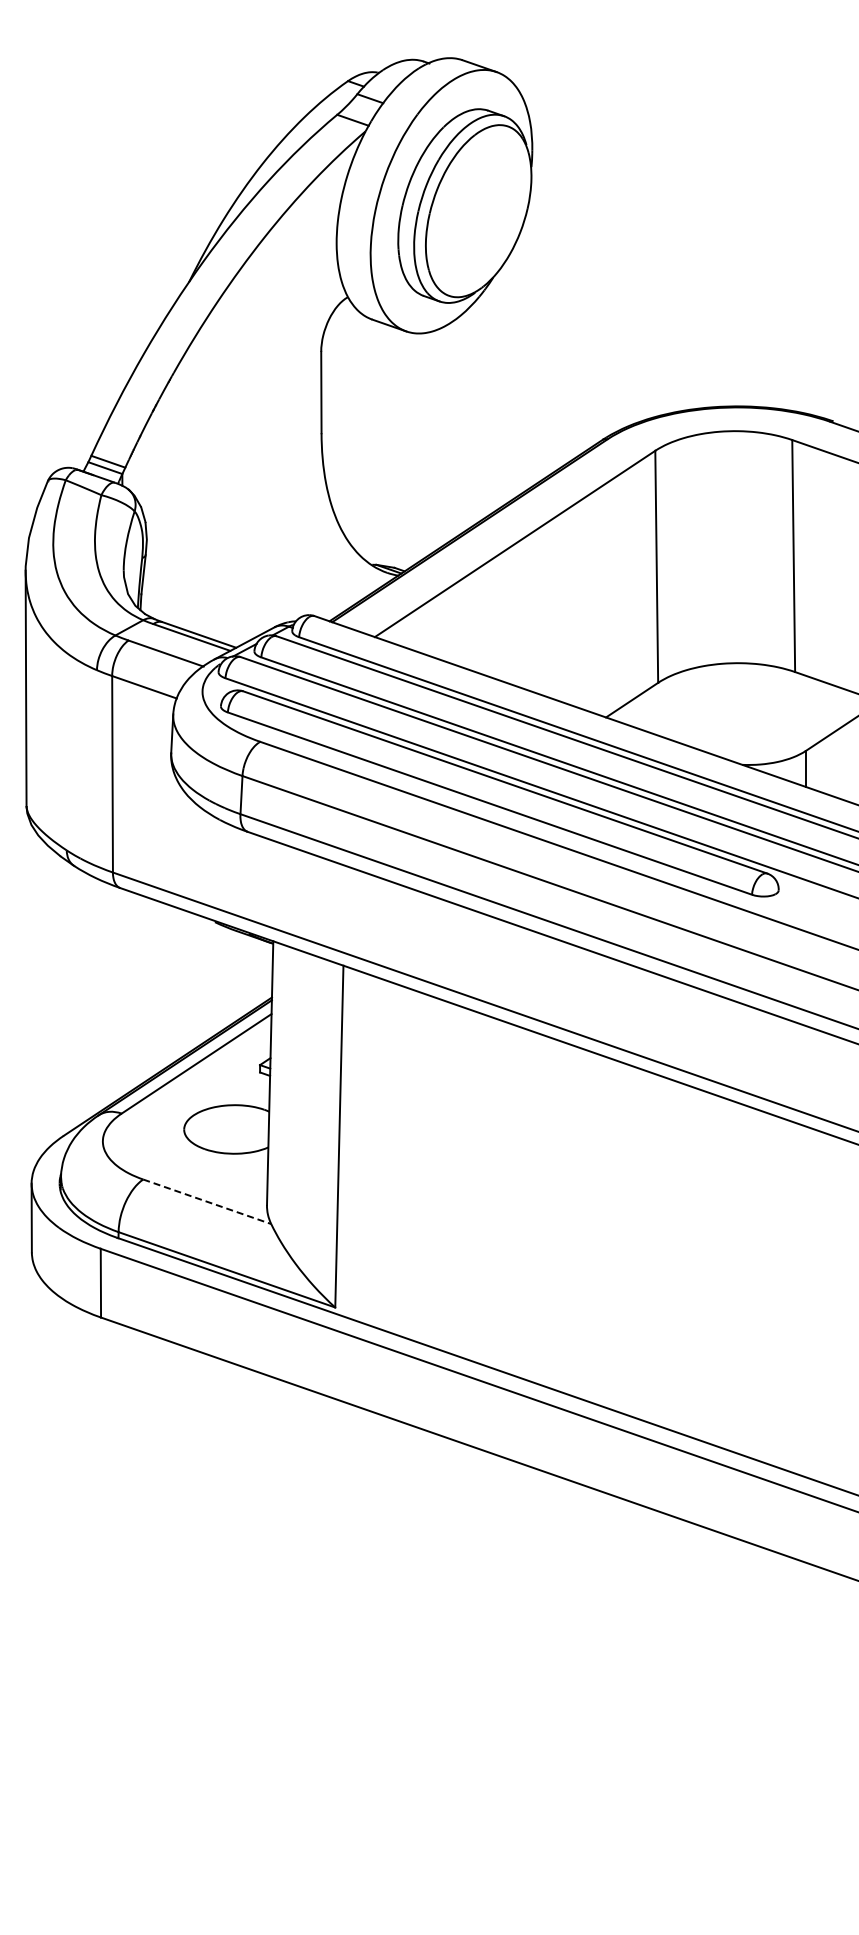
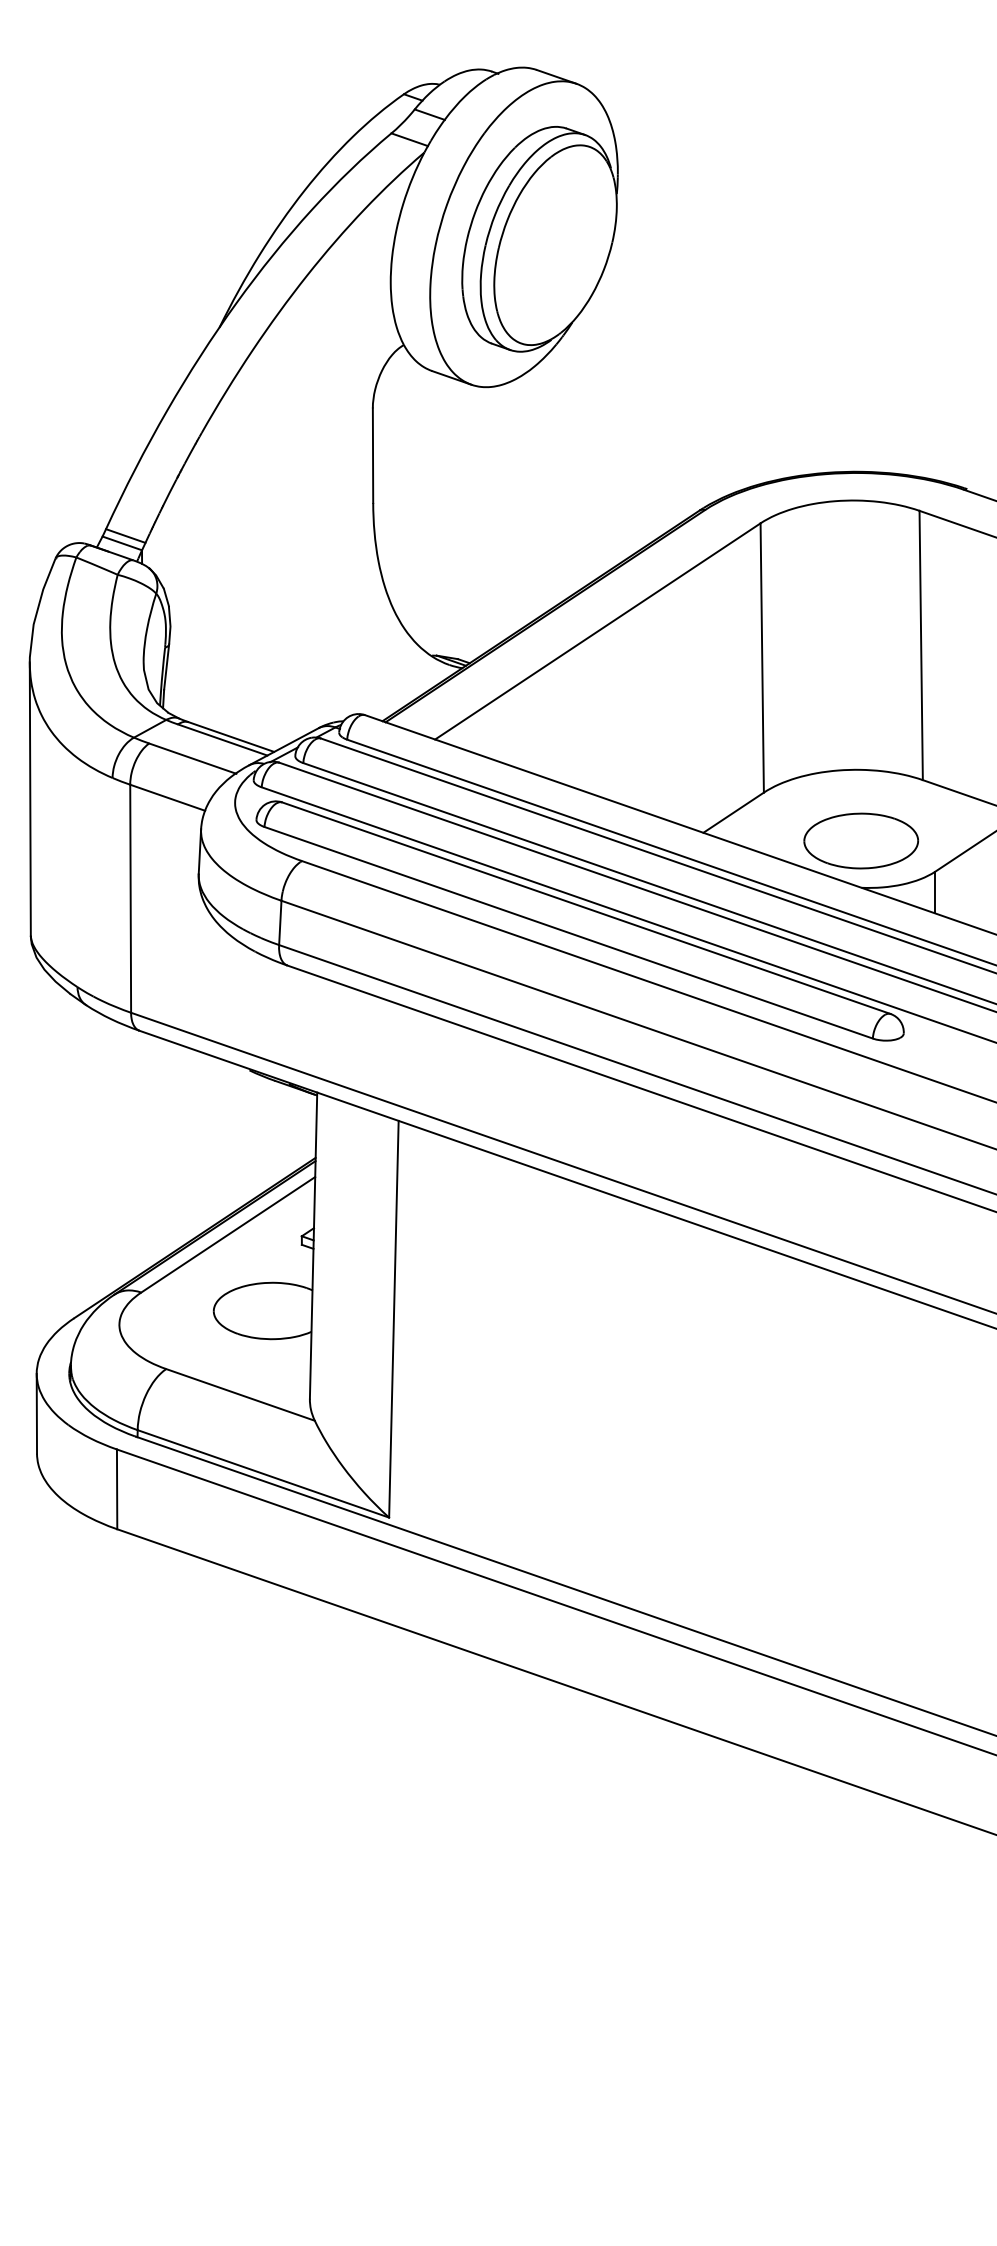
part: (741, 724) -> (860, 840), added
line: (207, 1201) -> (240, 1394), dashed -> solid

